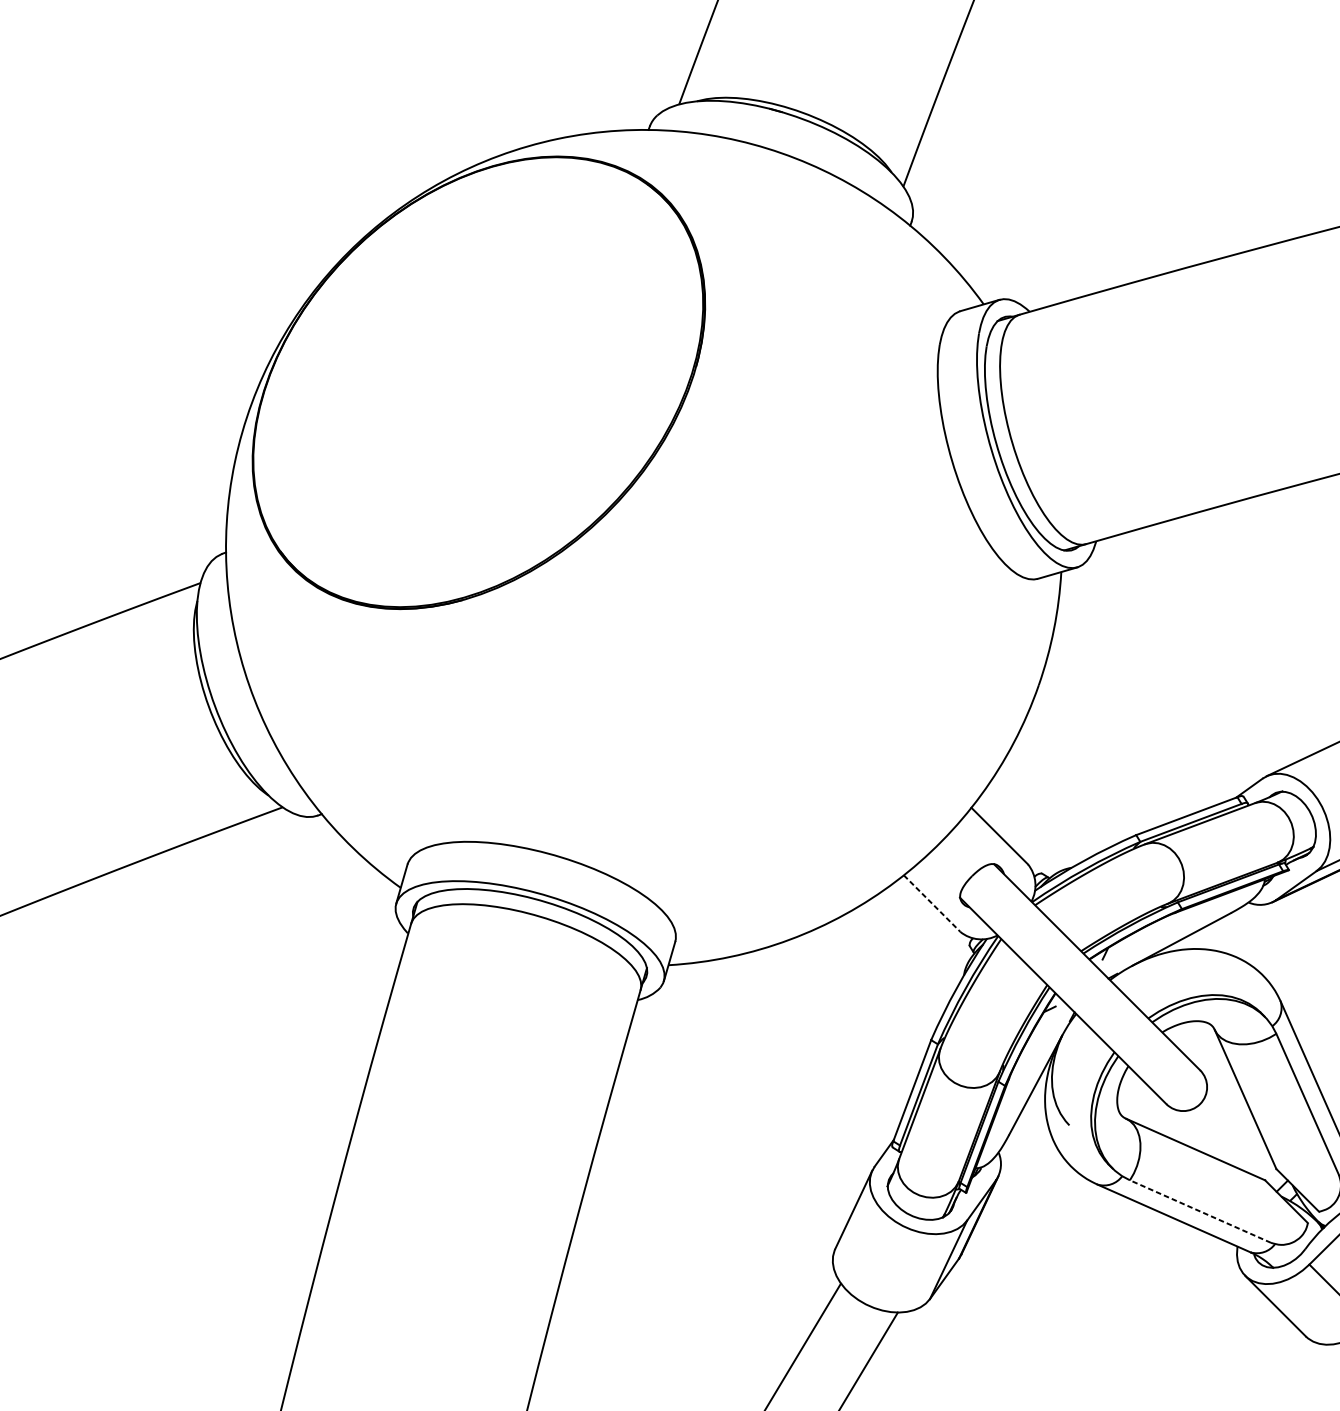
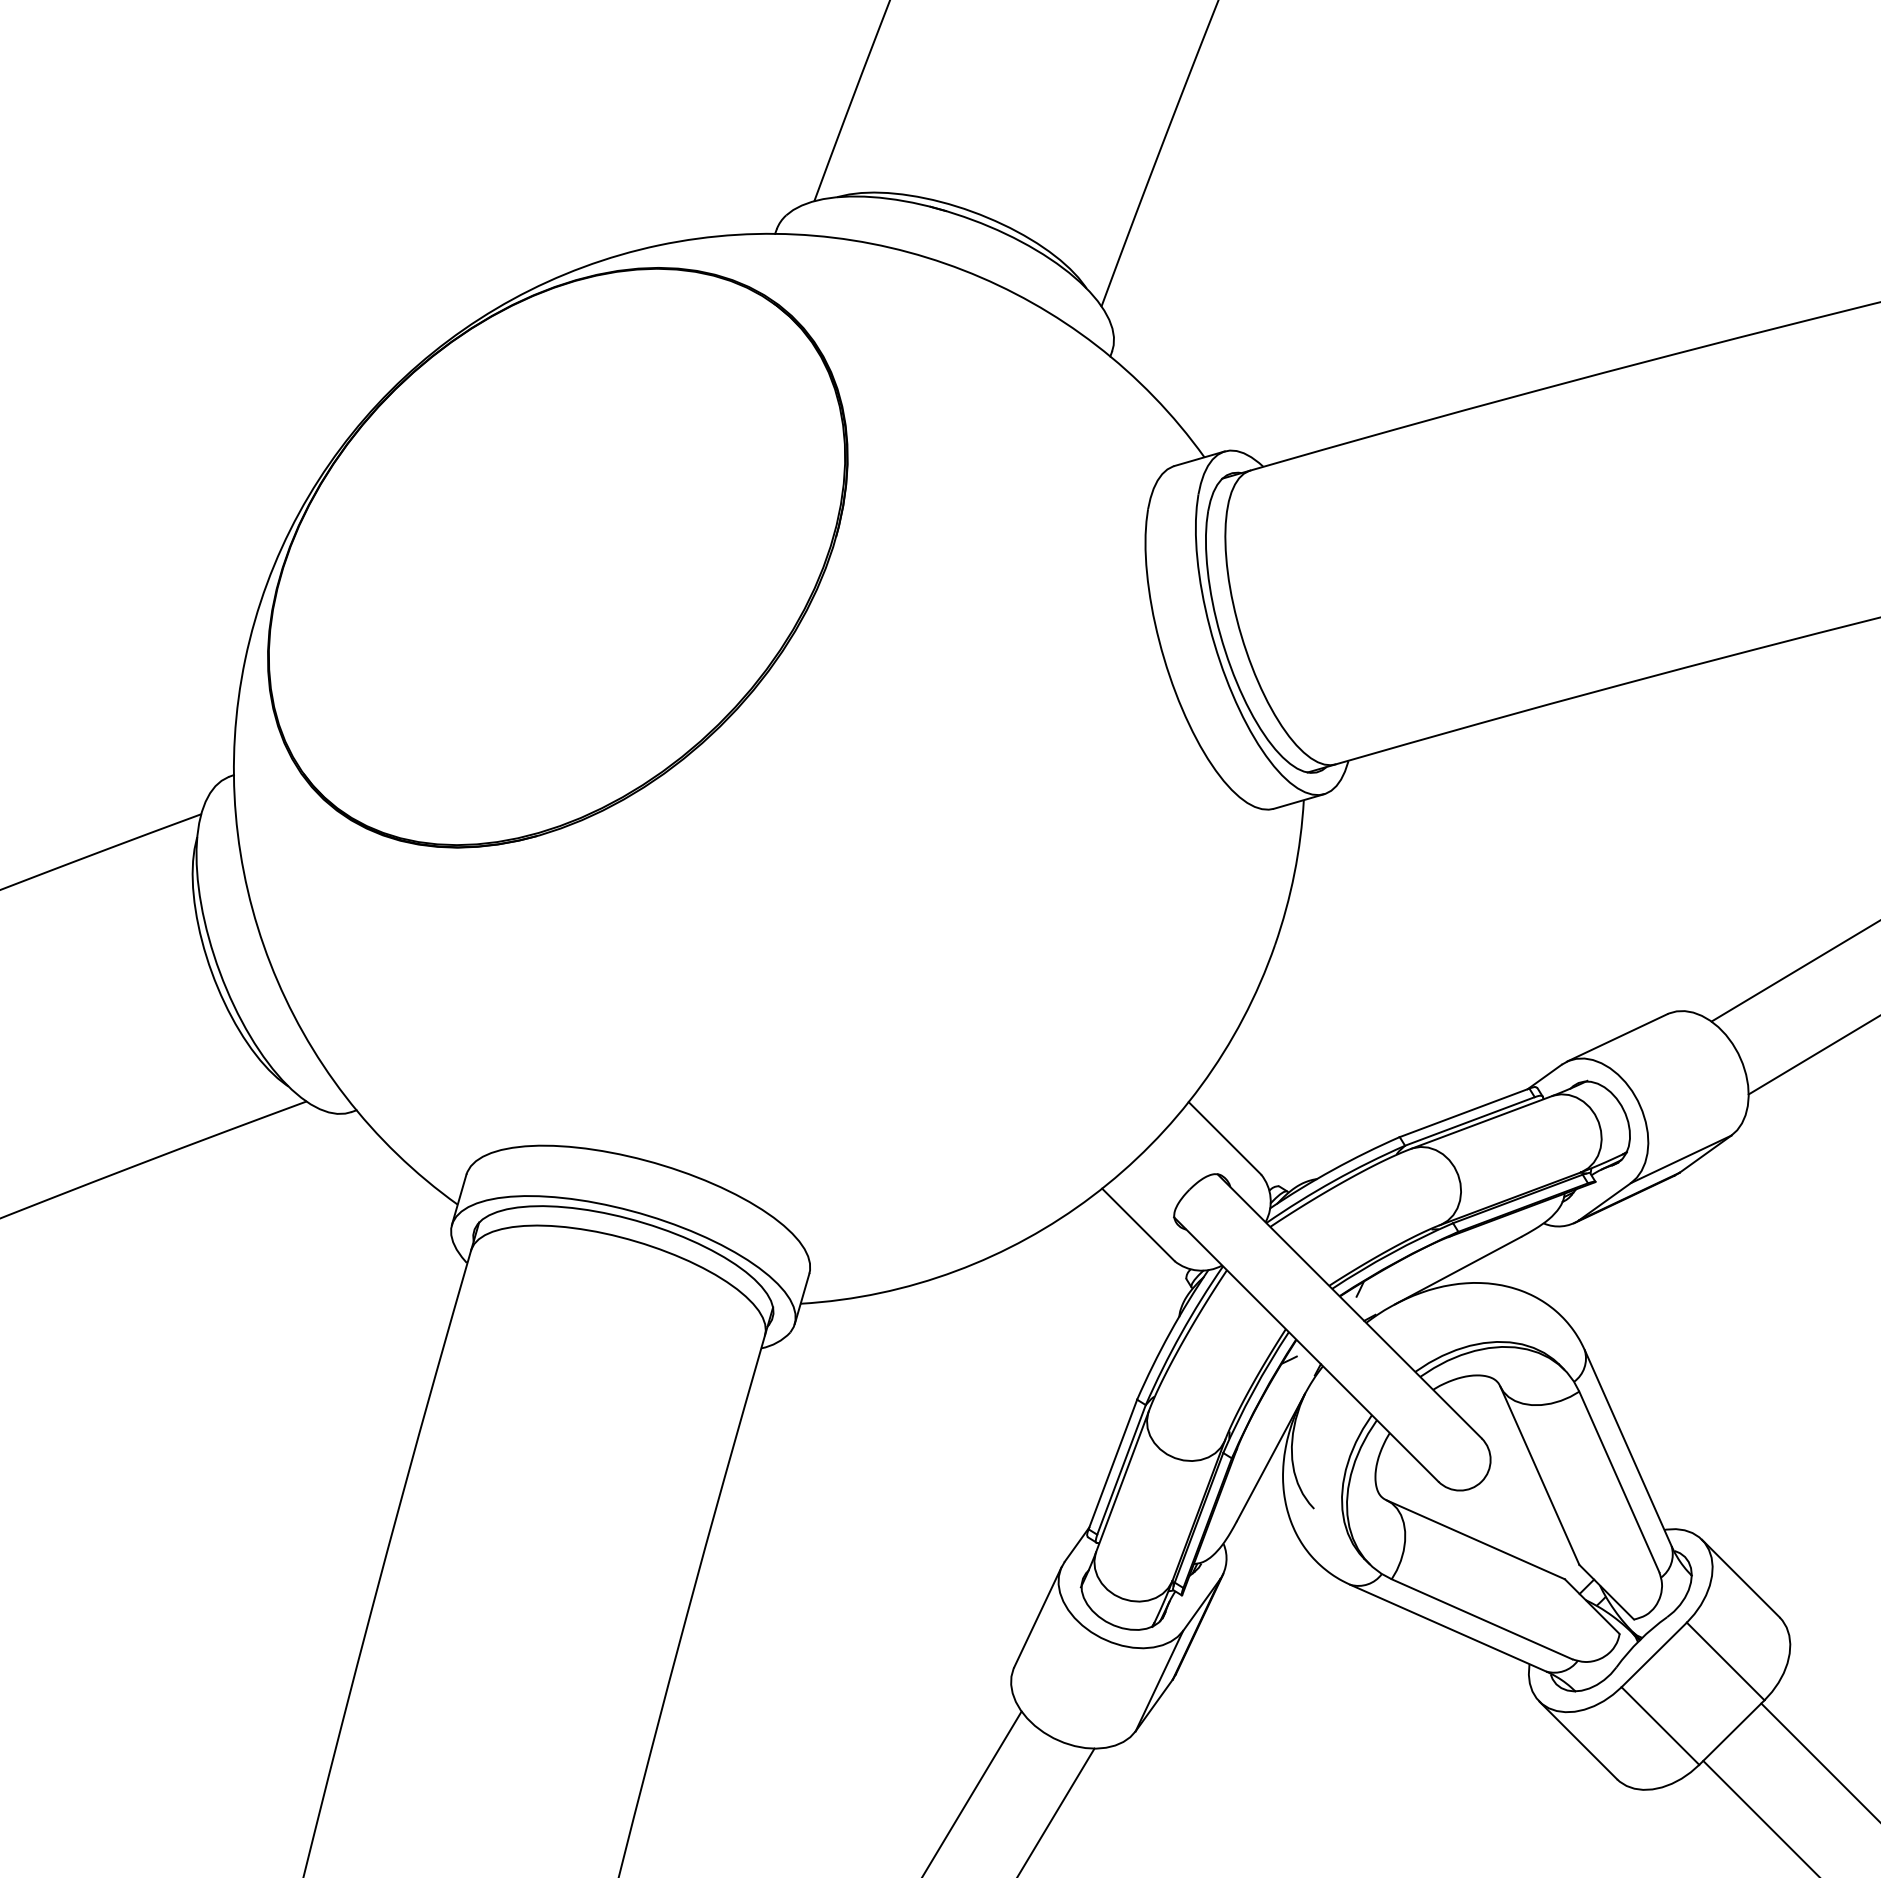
line: (932, 904) -> (1138, 1225), dashed -> solid
line: (1200, 1211) -> (1482, 1619), dashed -> solid

